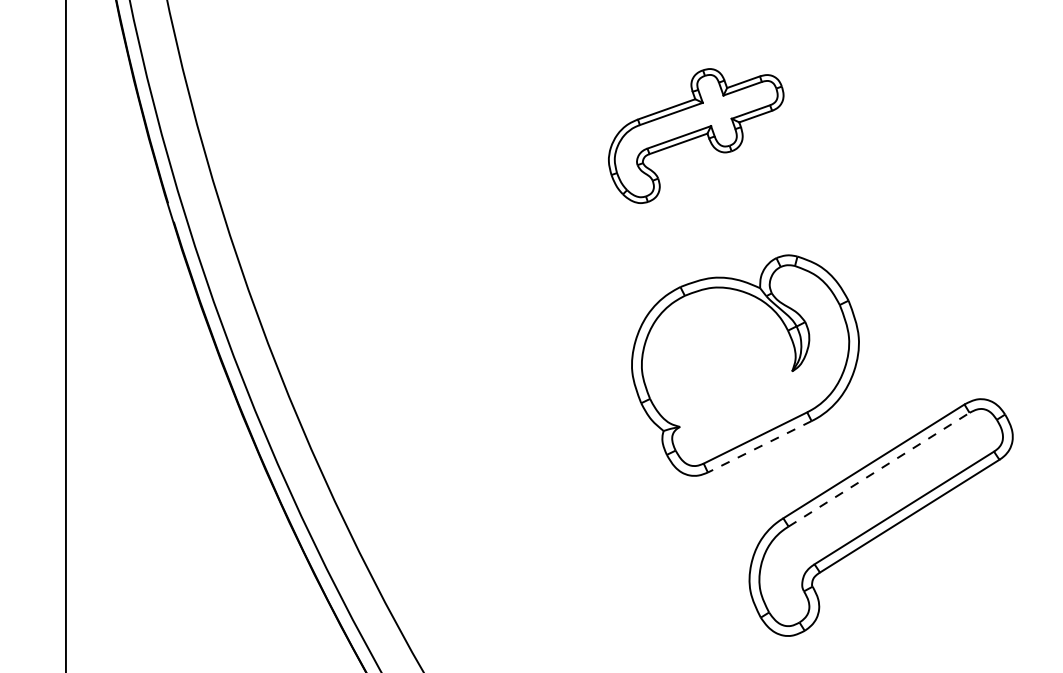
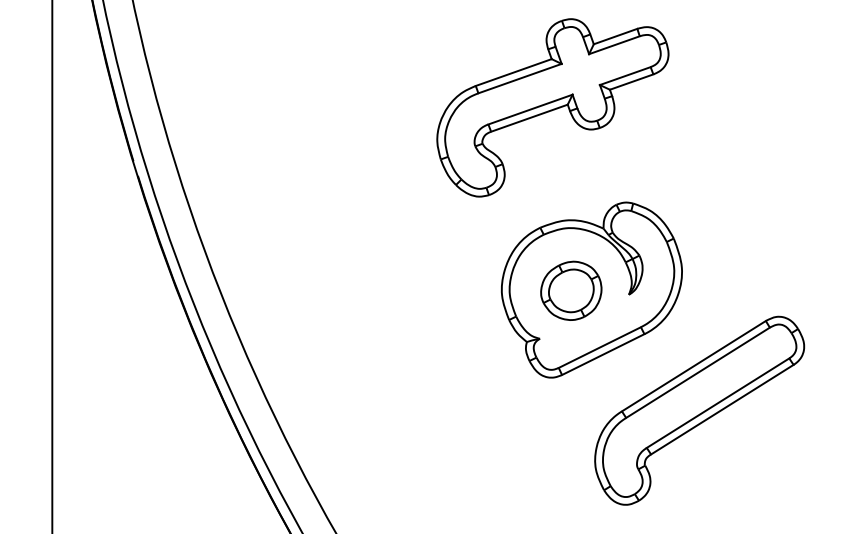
part: (695, 135) -> (552, 107), size x1.67
part: (719, 366) -> (571, 290), added
line: (759, 446) -> (603, 354), dashed -> solid
line: (879, 469) -> (698, 372), dashed -> solid

